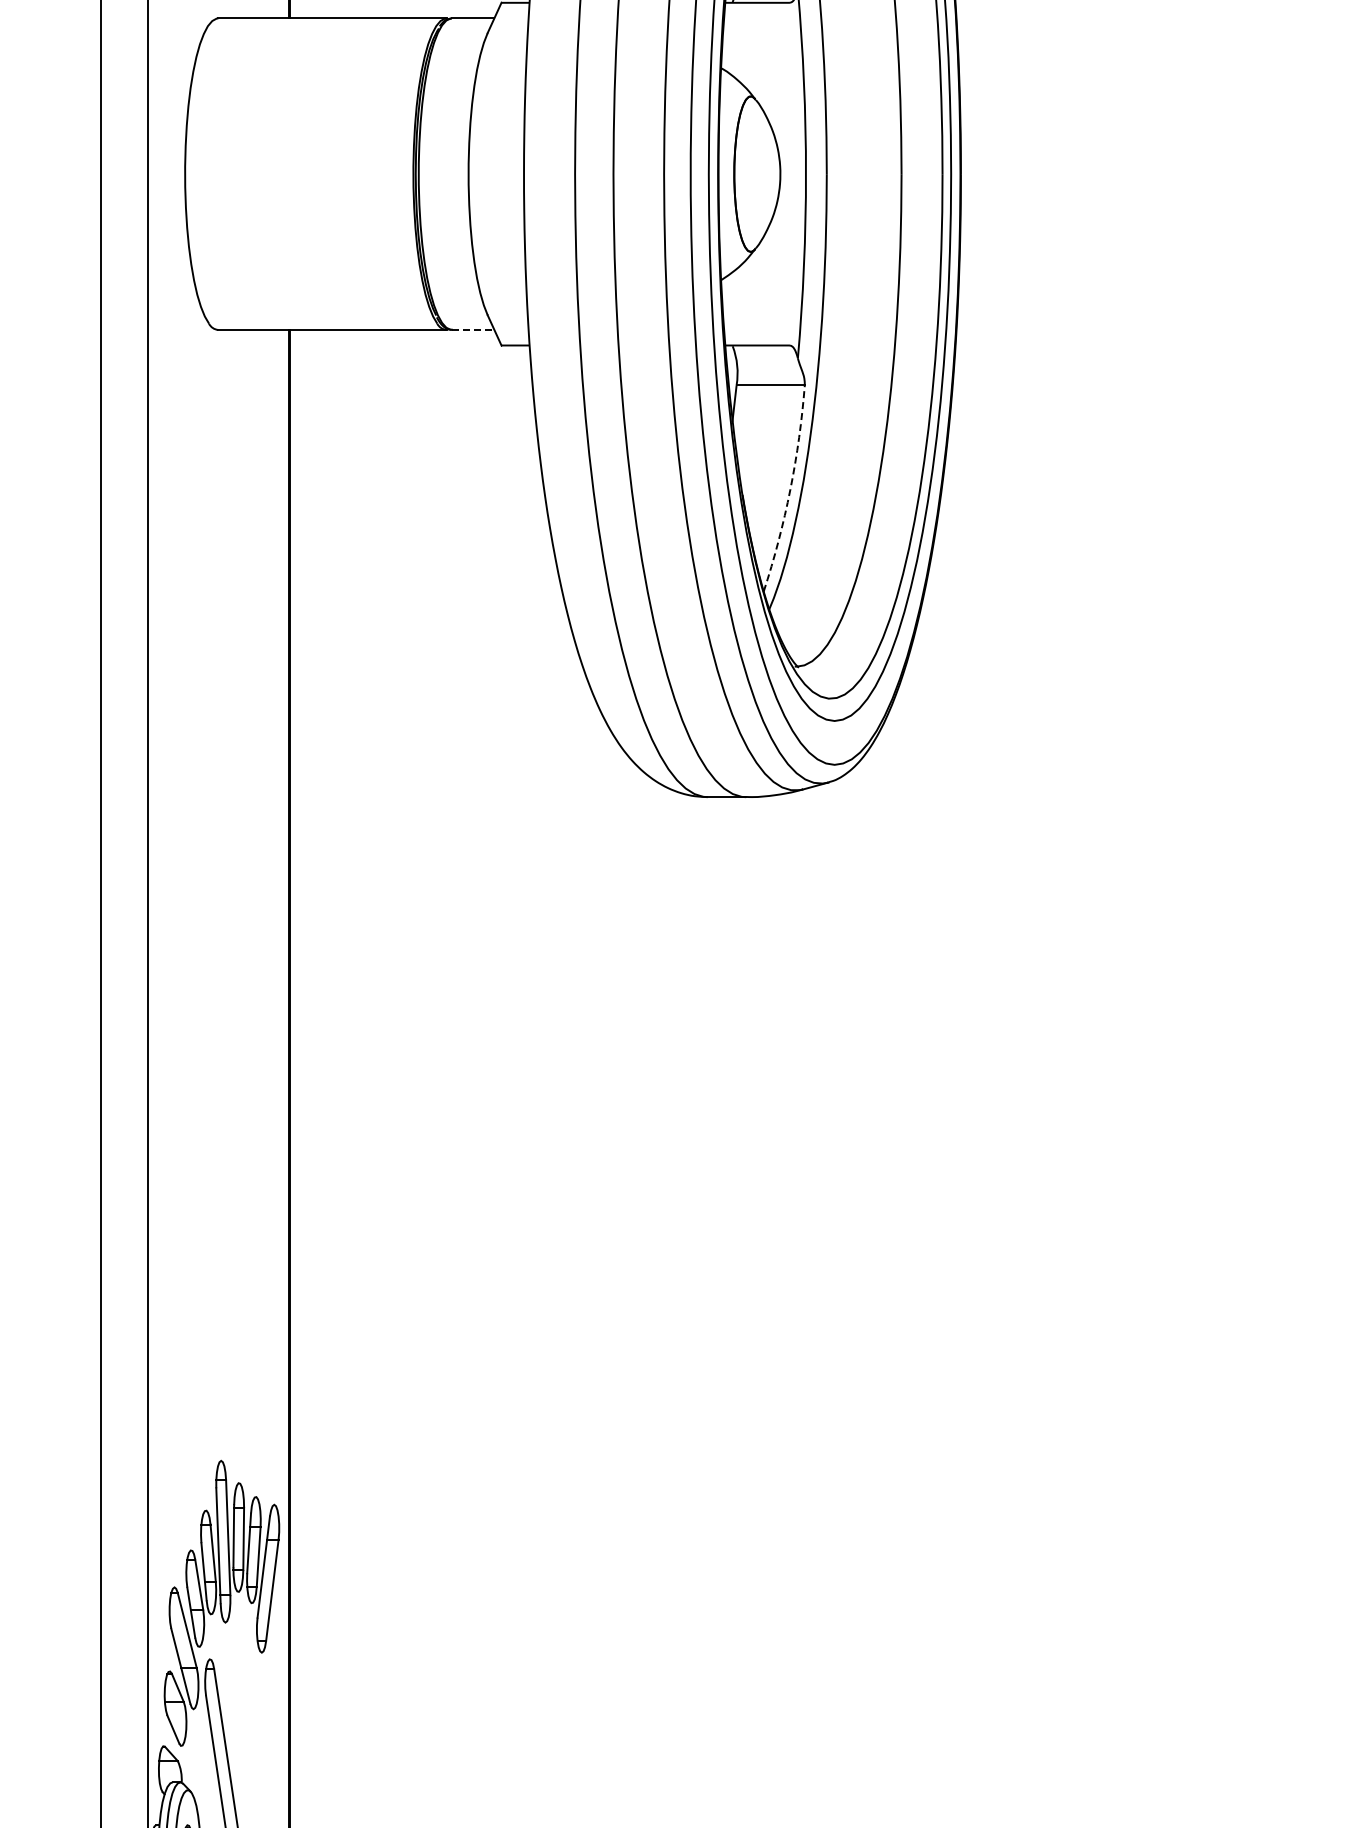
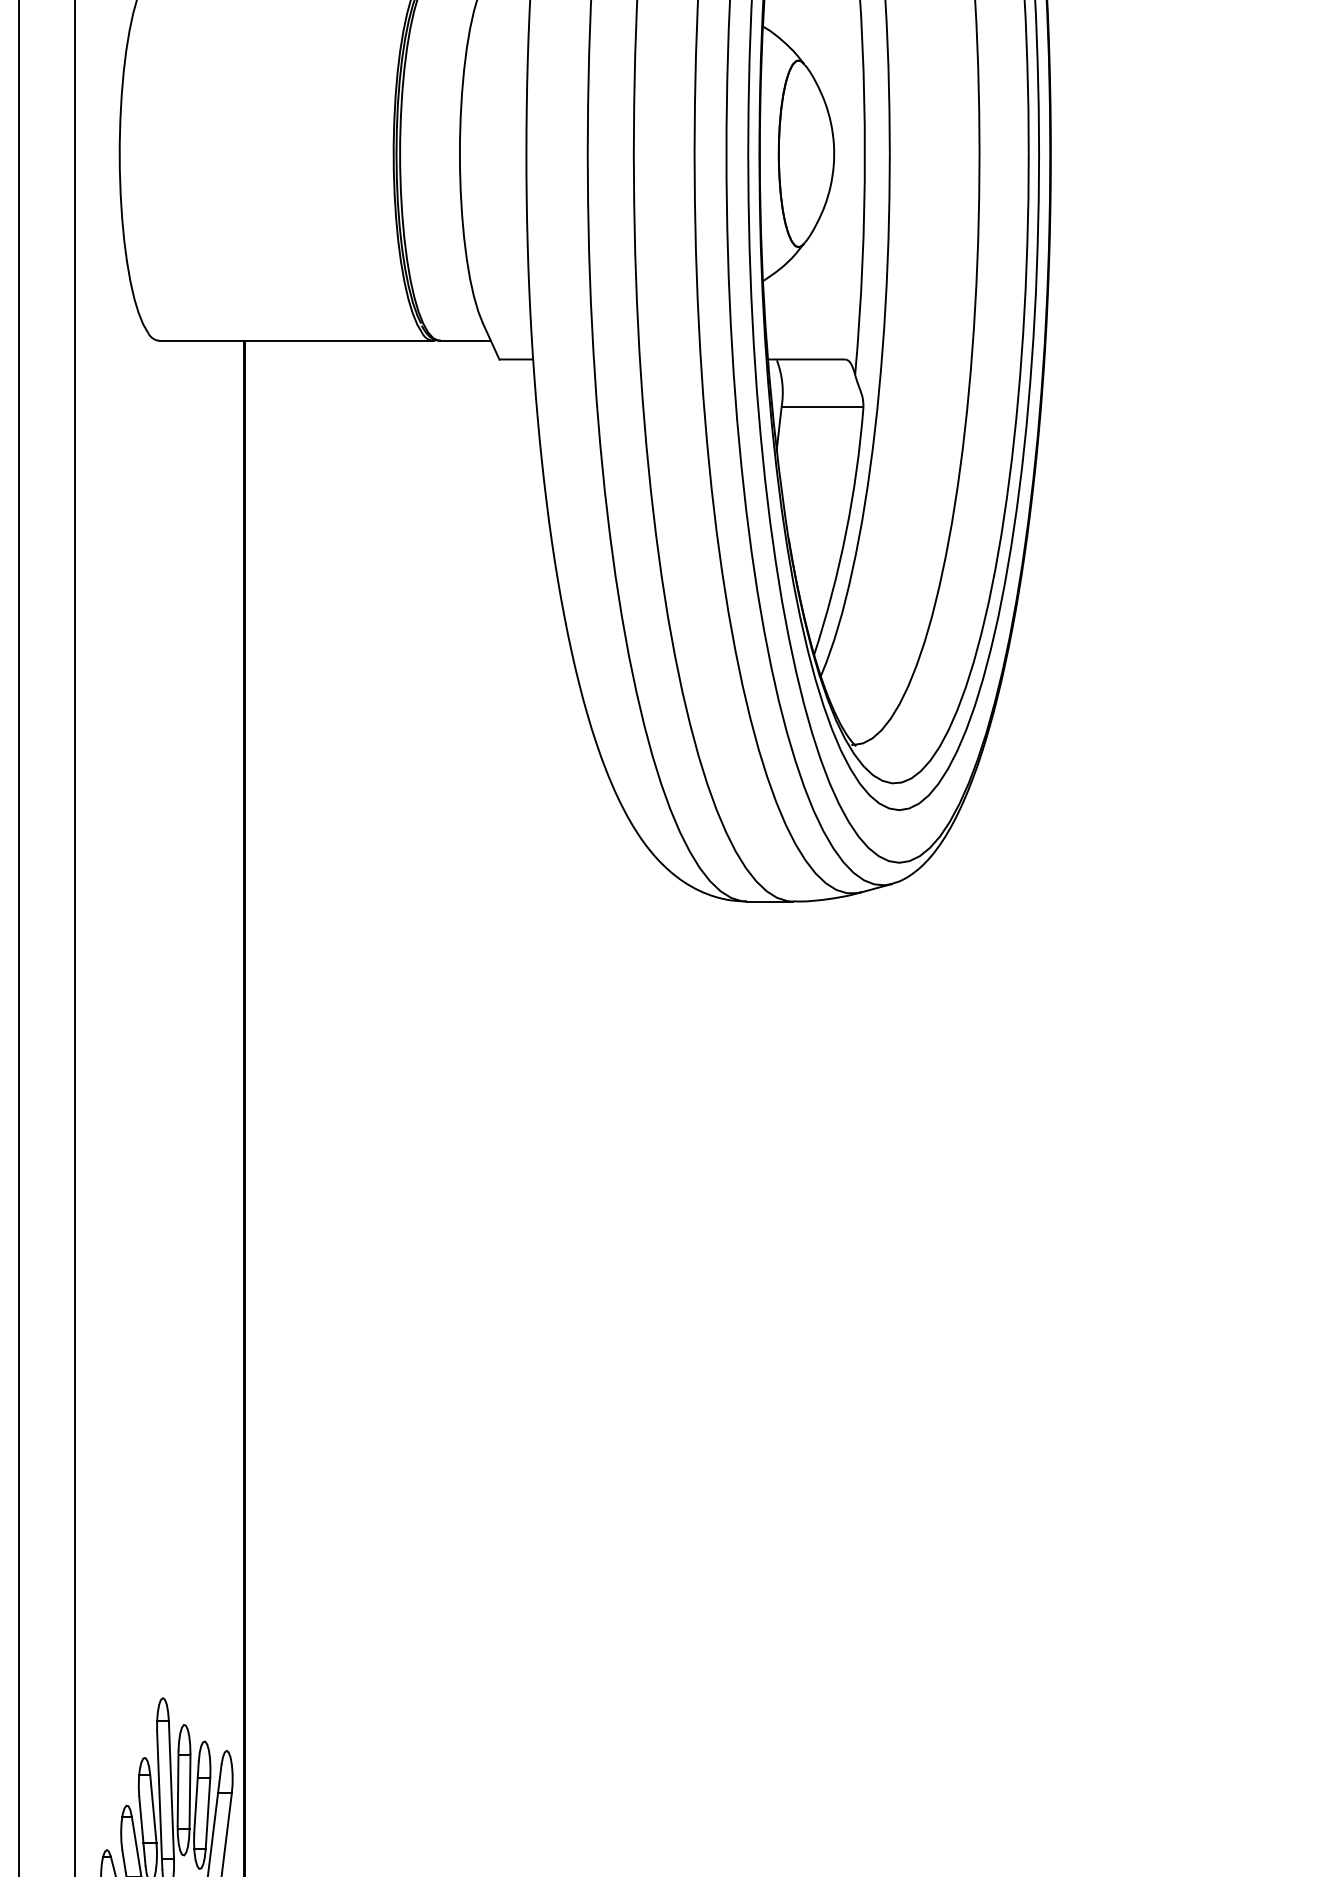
line: (473, 329) -> (465, 340), dashed -> solid
arc: (790, 489) -> (846, 532), dashed -> solid

